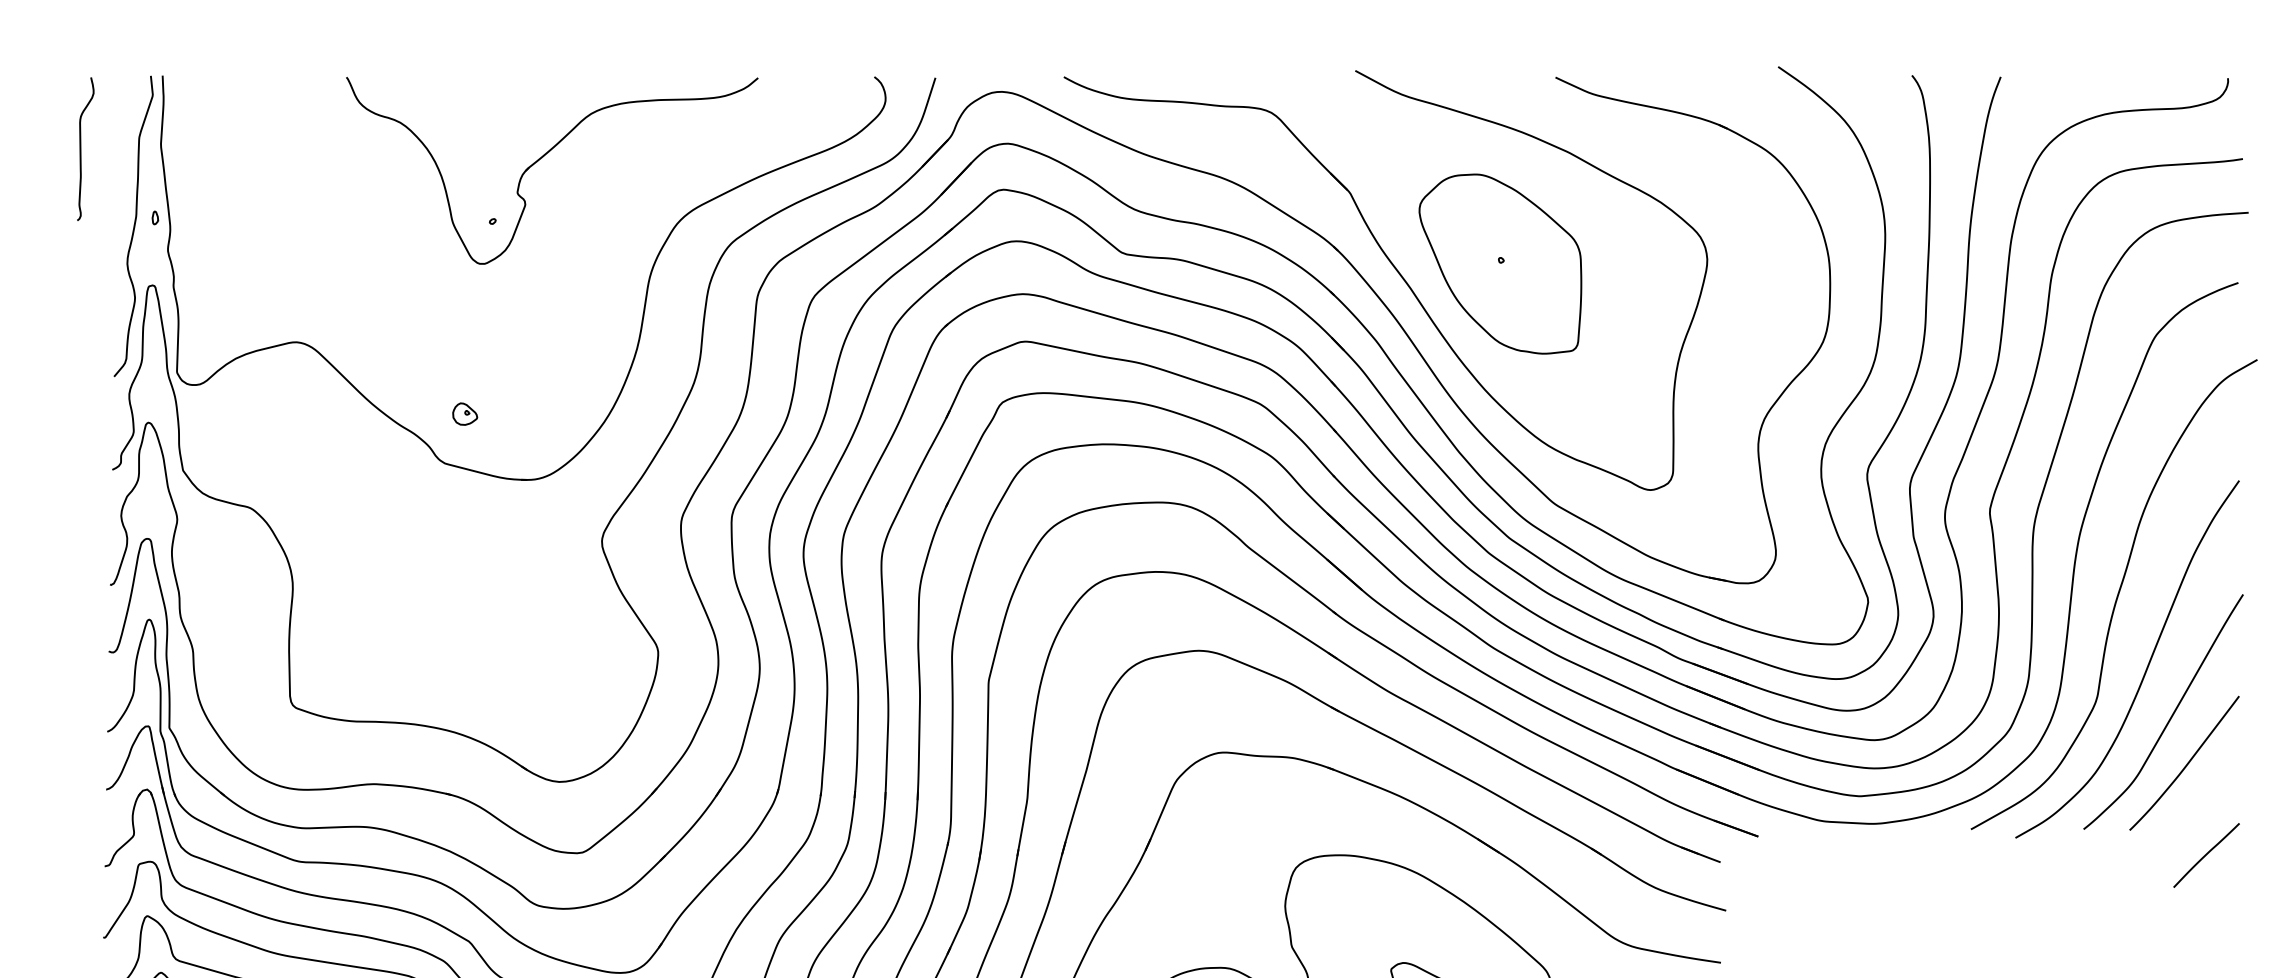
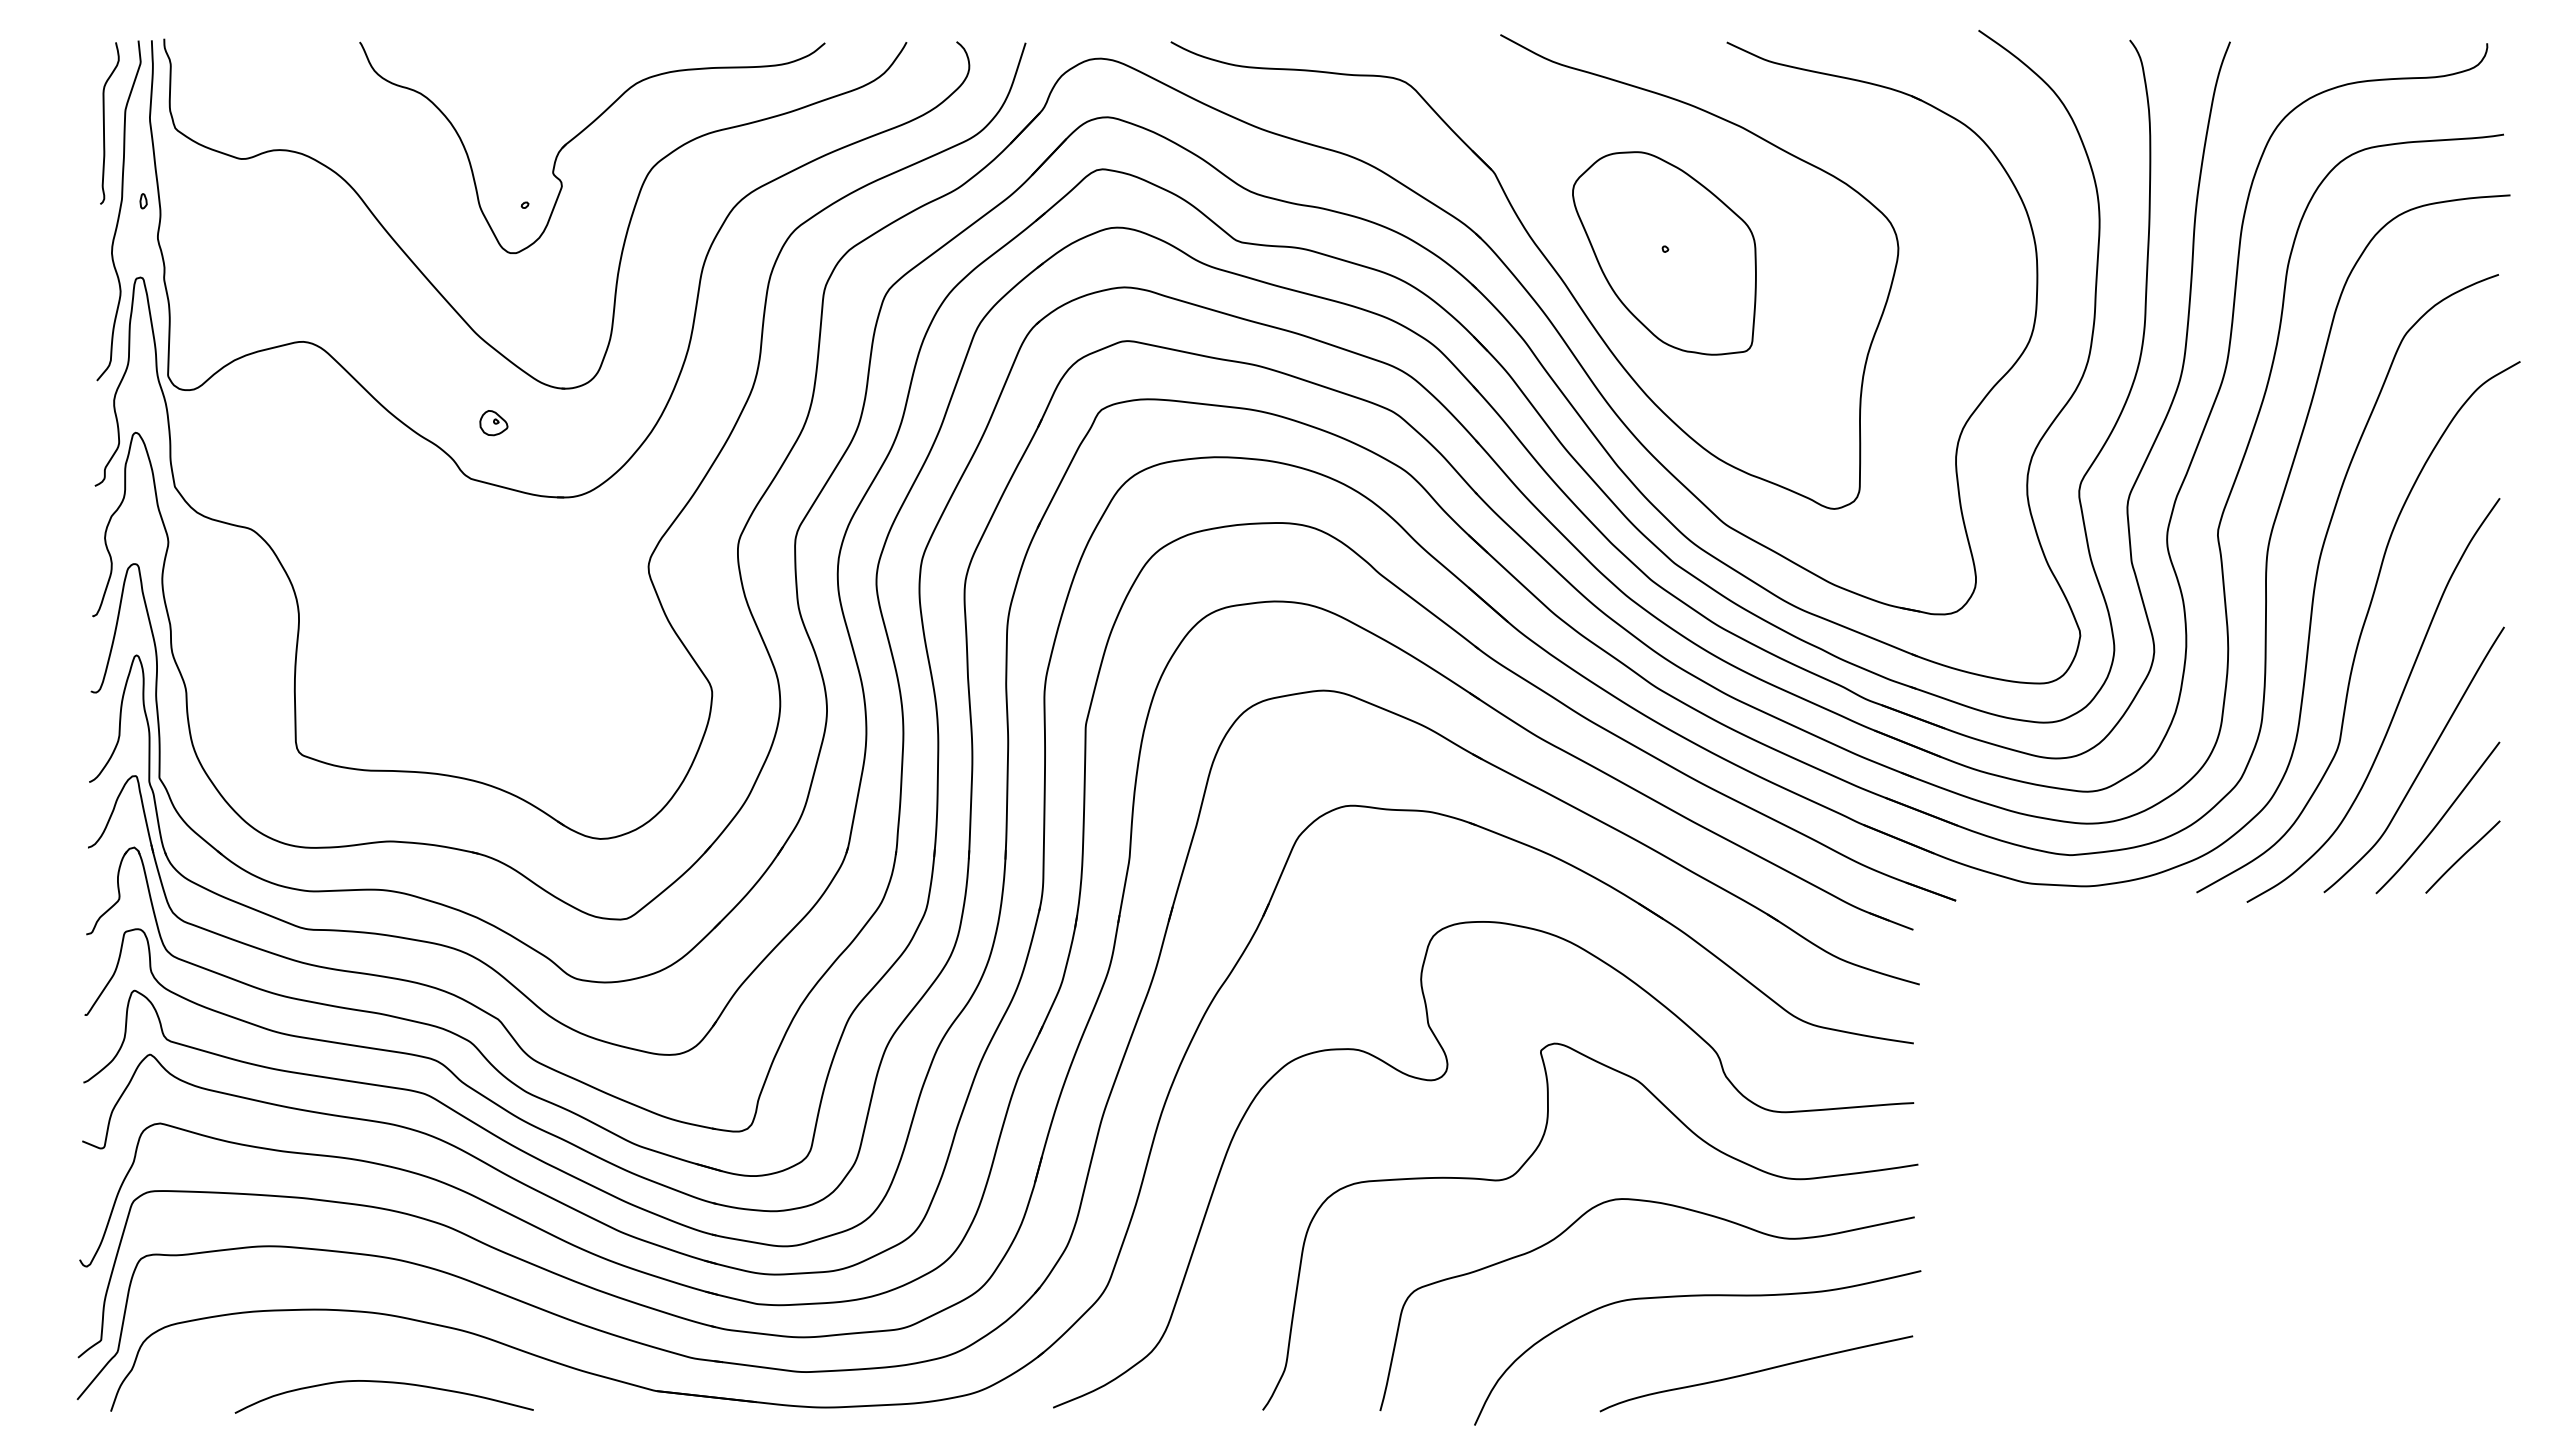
curve: (81, 149) -> (104, 123), moved
part: (580, 250) -> (624, 237), added
curve: (2206, 854) -> (2462, 856), moved

